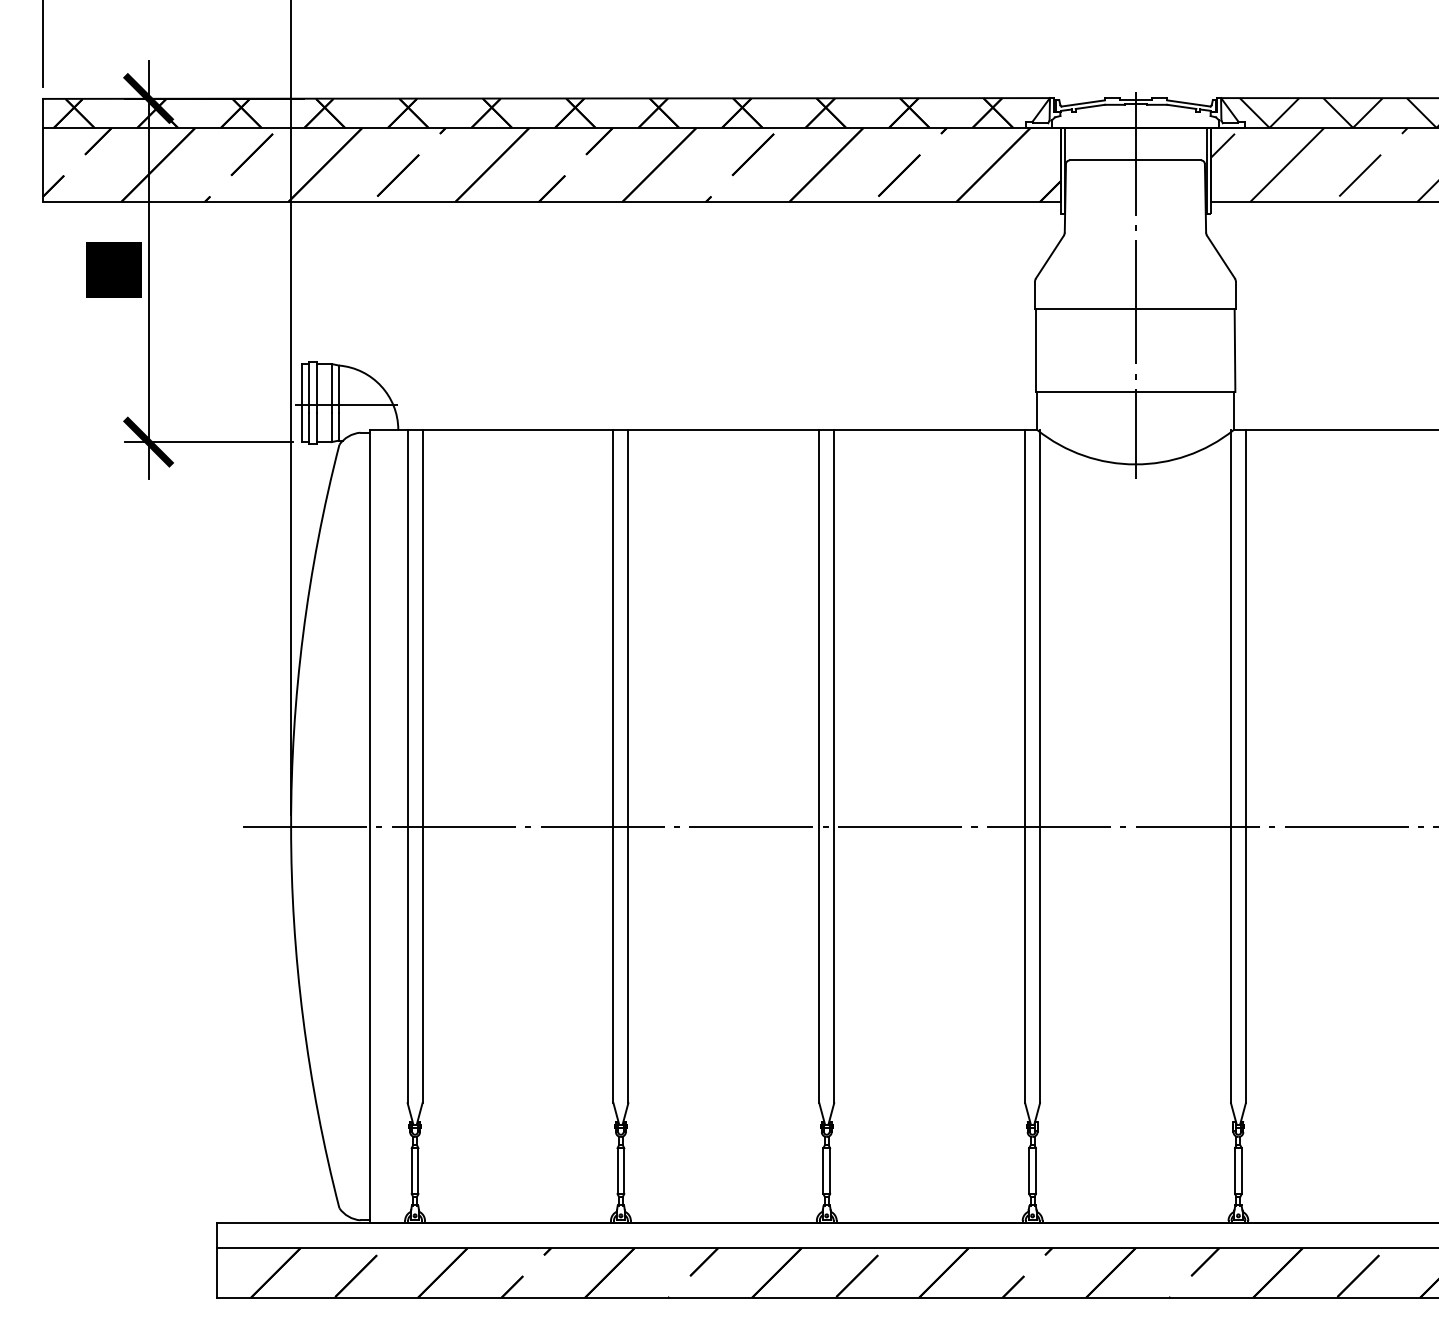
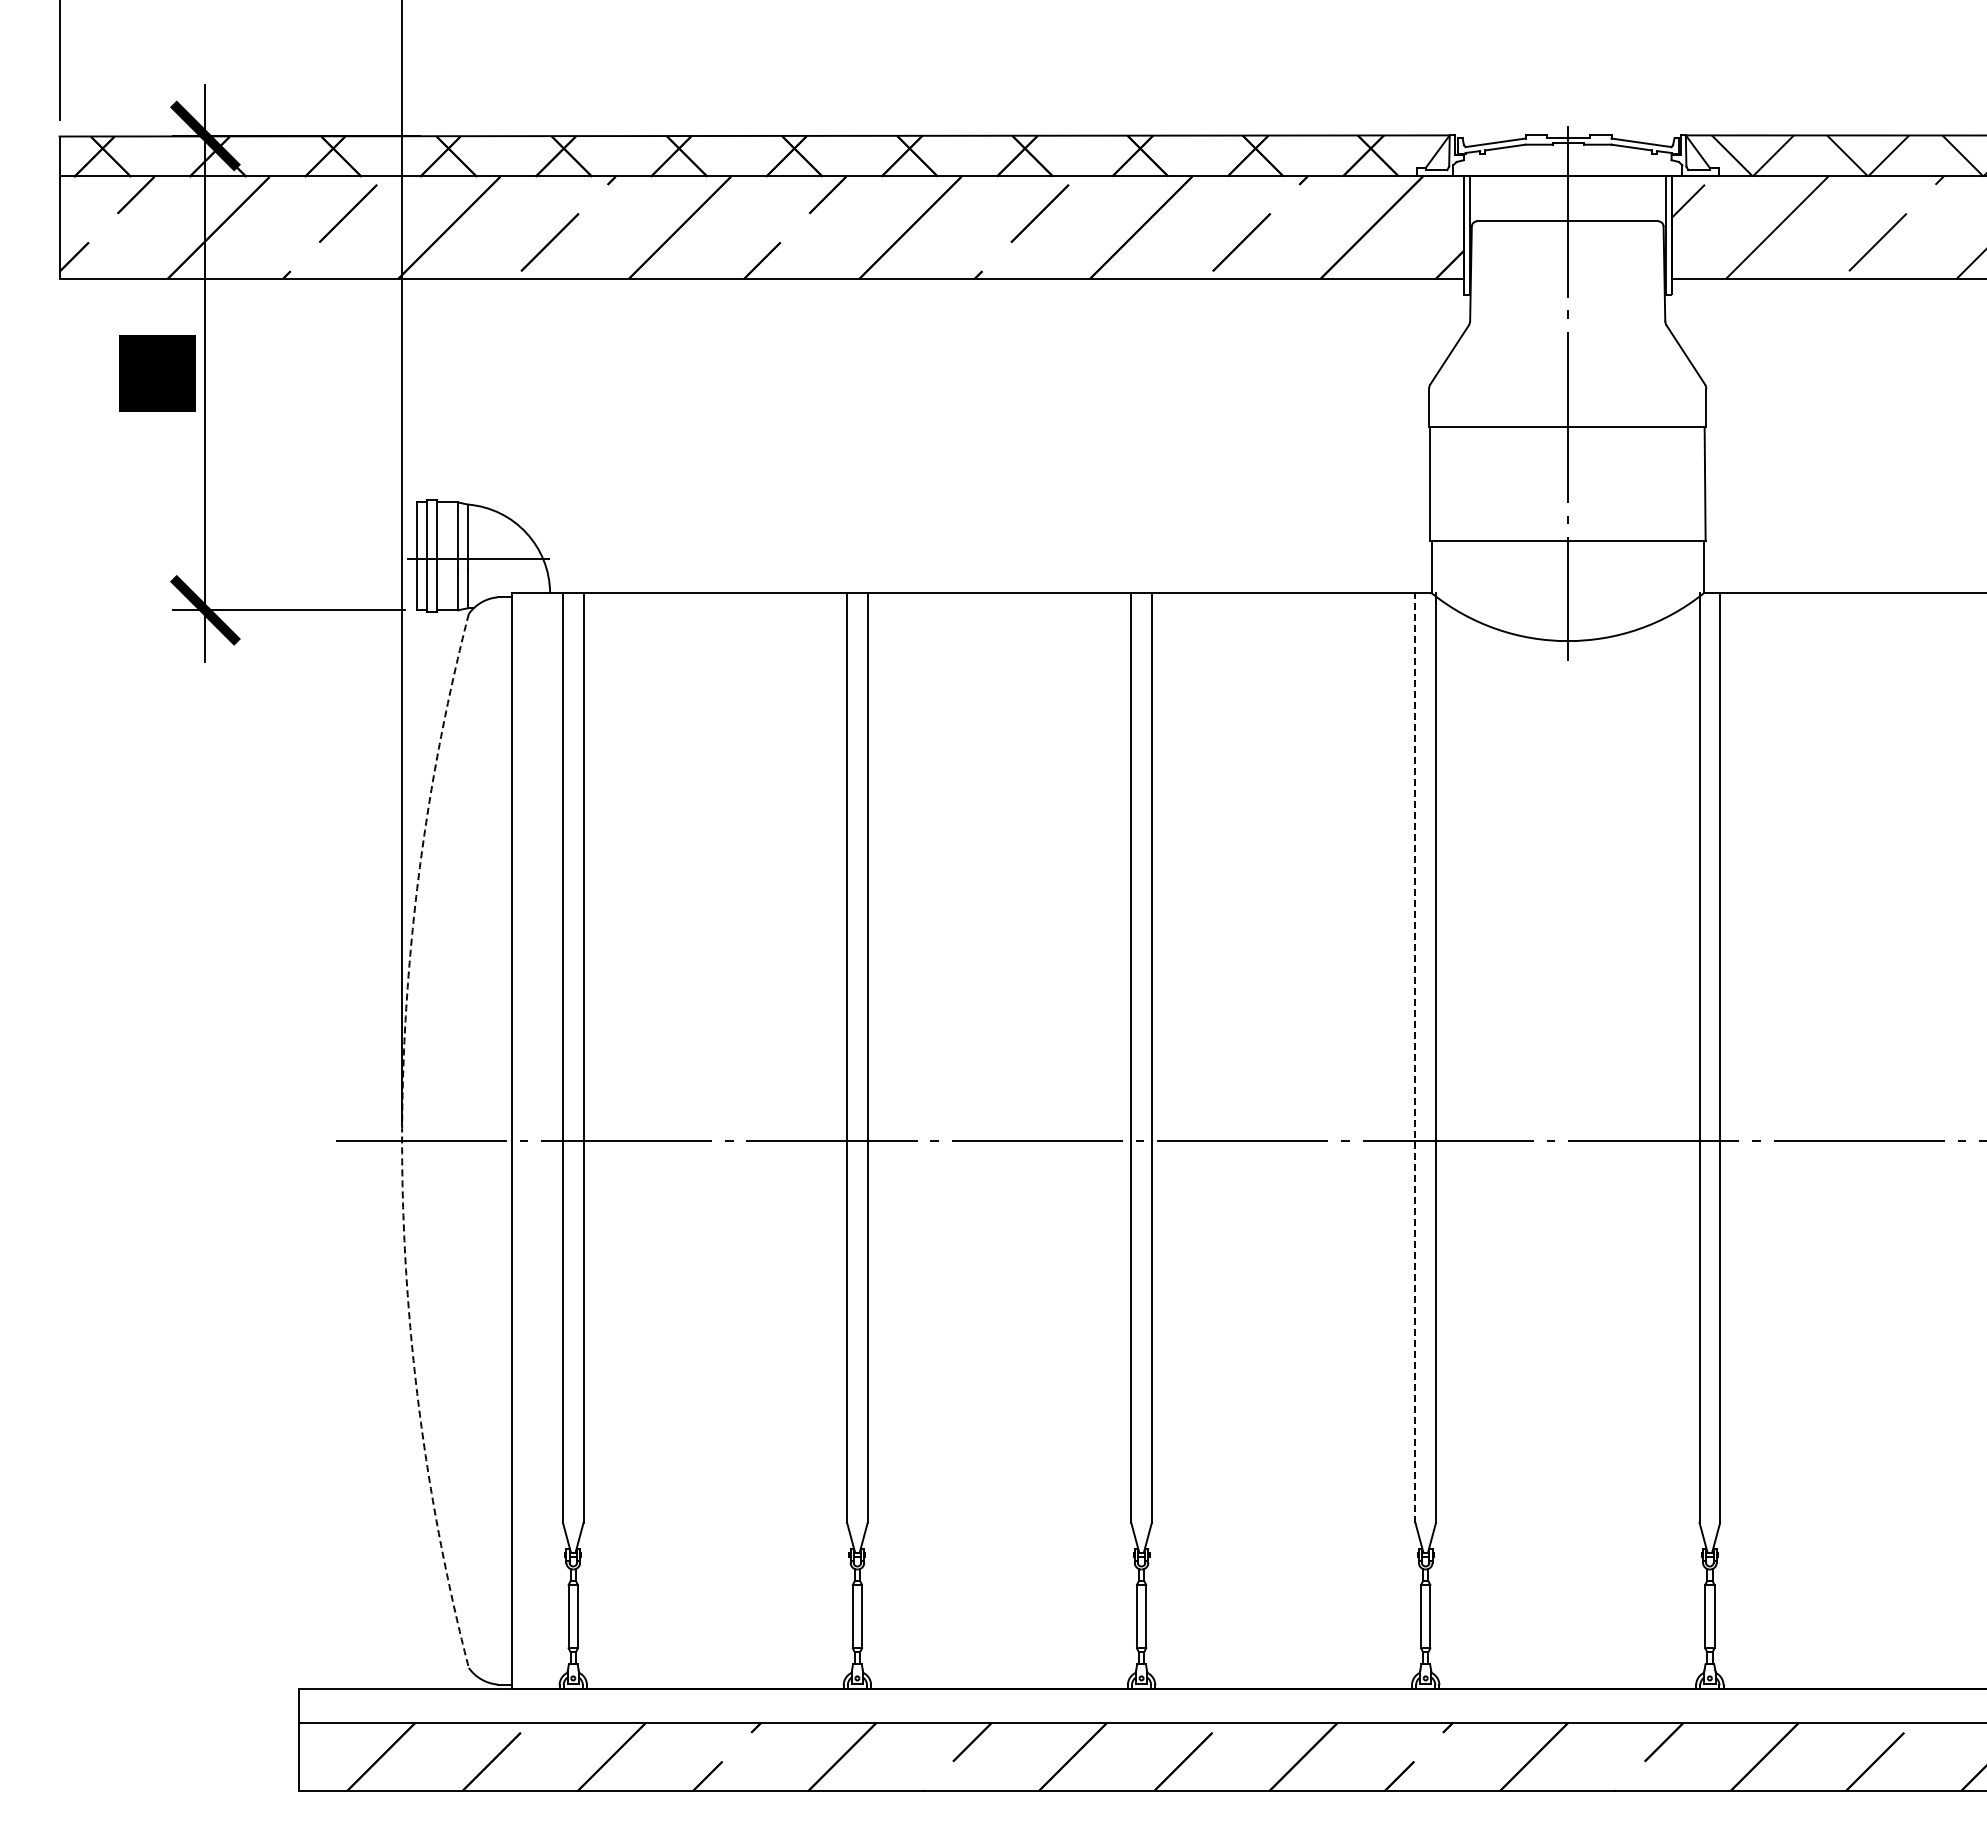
line: (1025, 766) -> (1415, 1058), solid -> dashed
arc: (291, 826) -> (402, 1140), solid -> dashed

